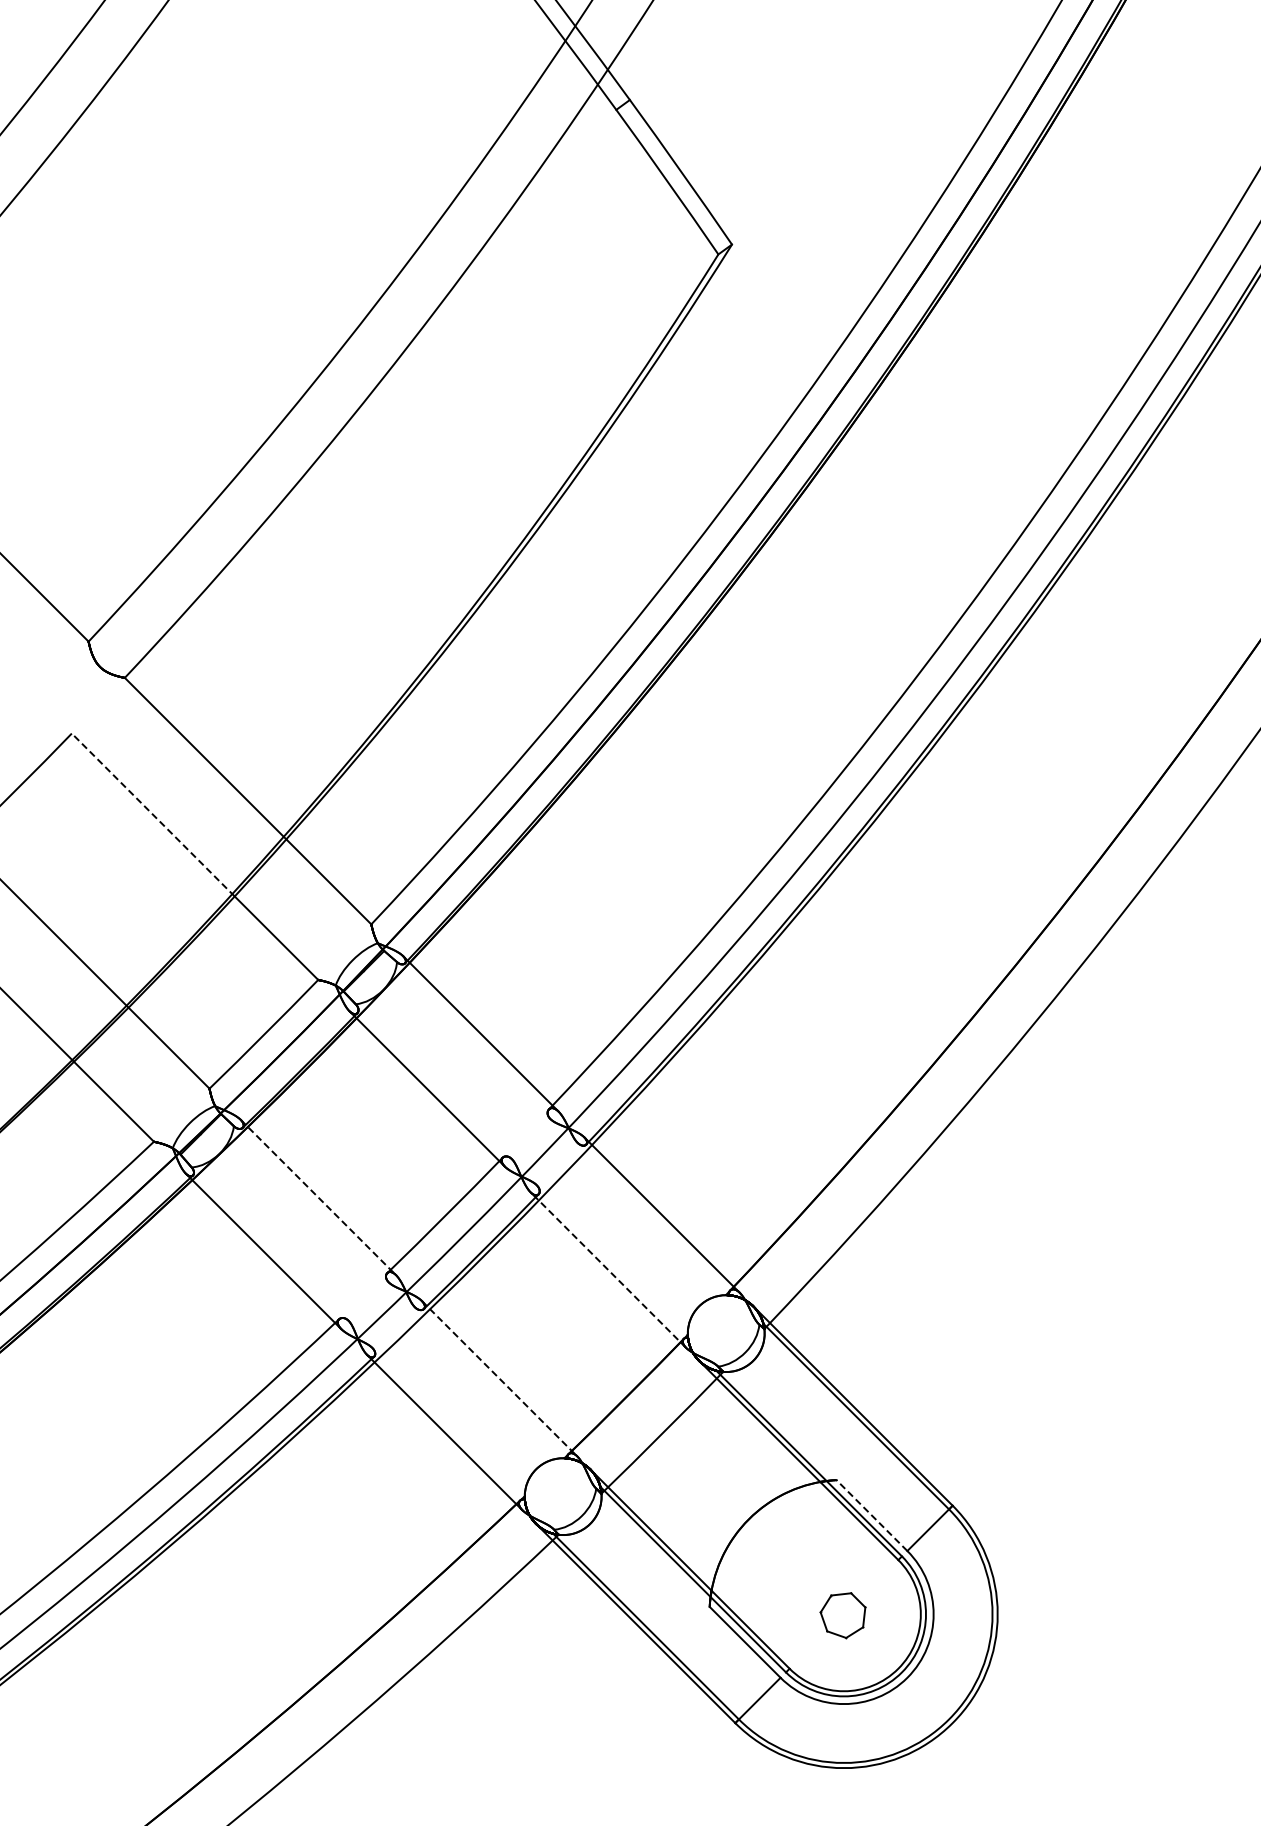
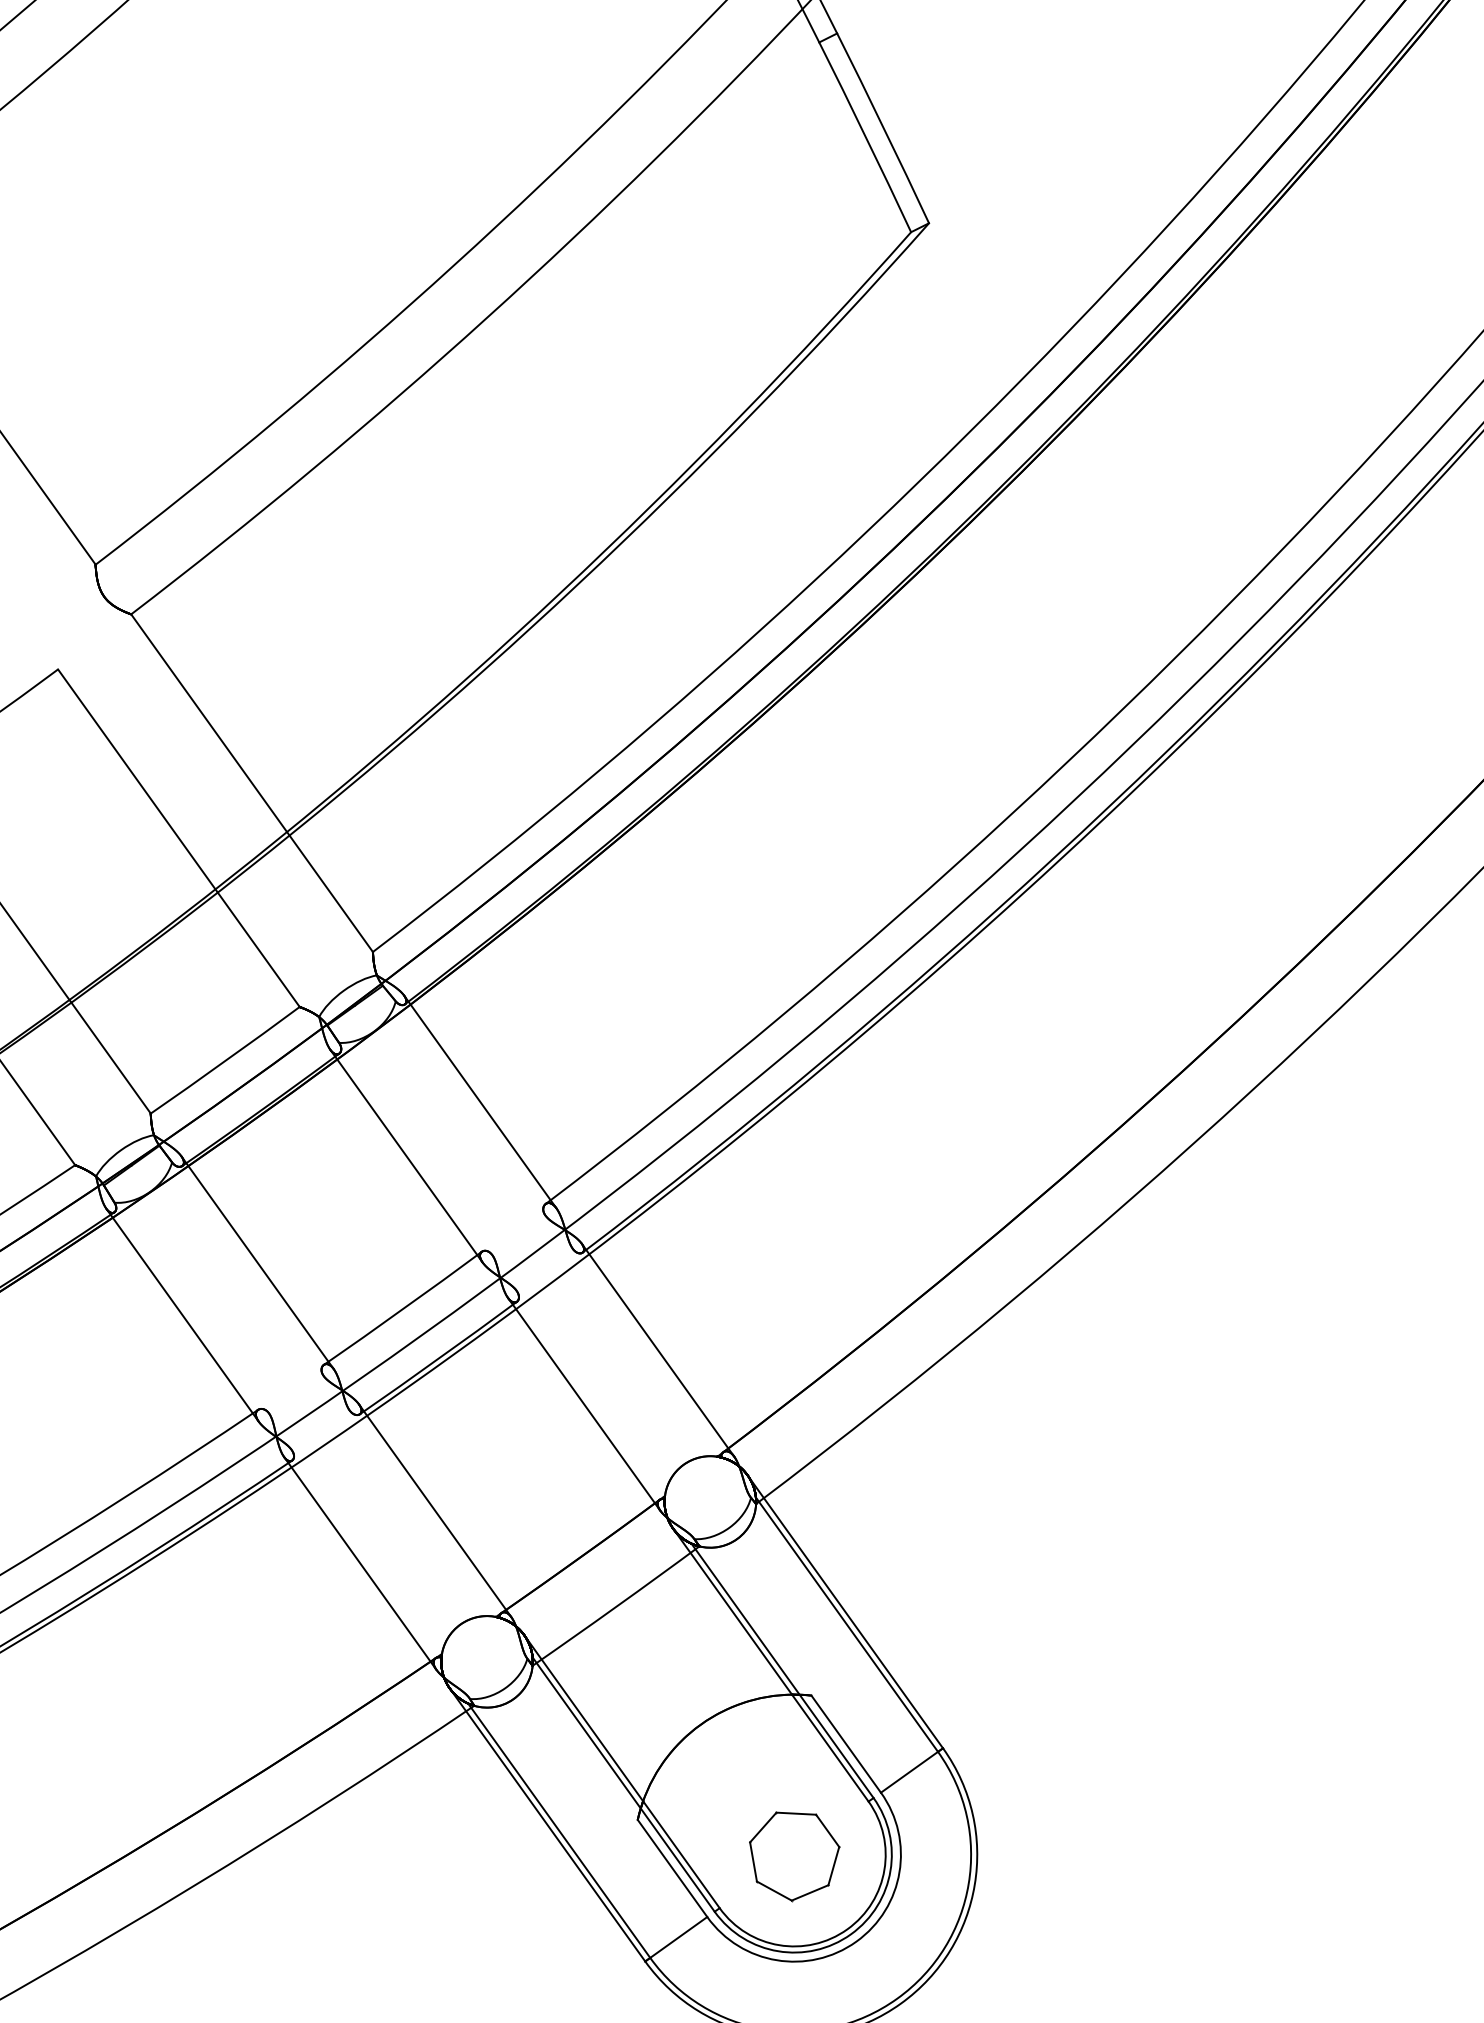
line: (152, 814) -> (137, 780), dashed -> solid
line: (318, 1197) -> (257, 1262), dashed -> solid
line: (608, 1270) -> (584, 1404), dashed -> solid
line: (499, 1378) -> (435, 1510), dashed -> solid
line: (871, 1515) -> (845, 1743), dashed -> solid
part: (842, 1615) -> (792, 1855), size x1.67

